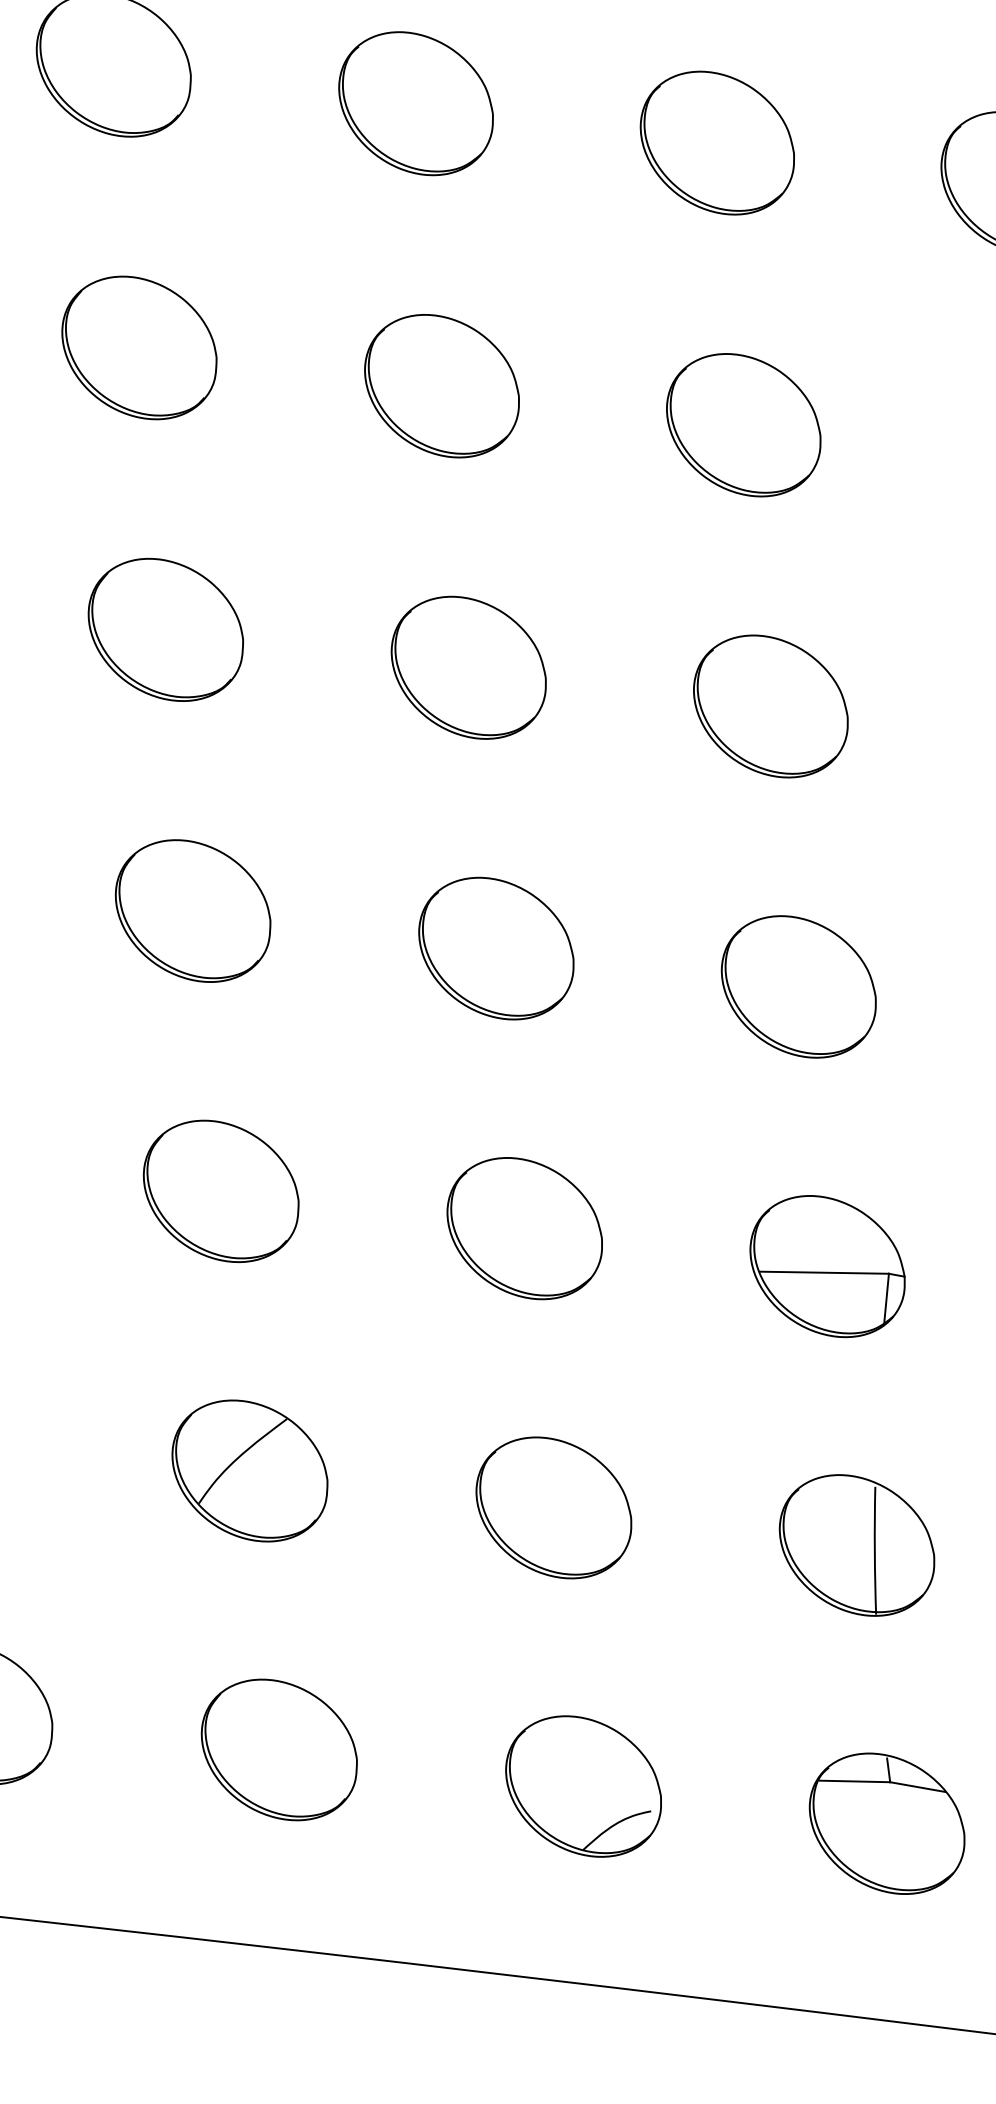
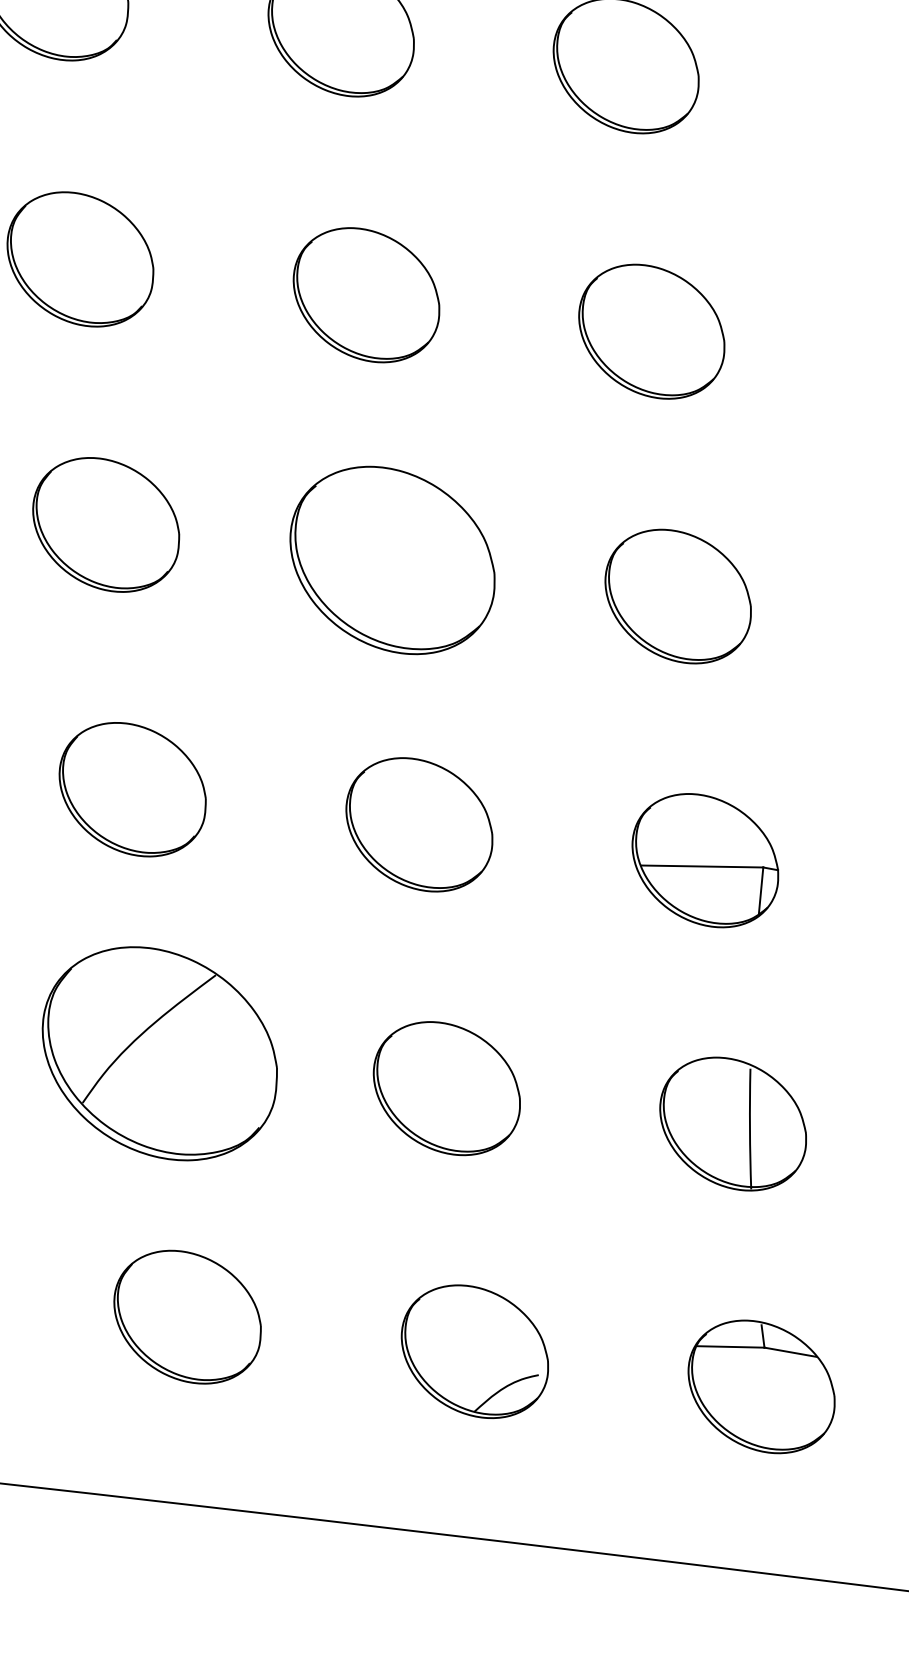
part: (496, 948) -> (392, 560), size x1.4
part: (249, 1470) -> (159, 1053), size x1.6

